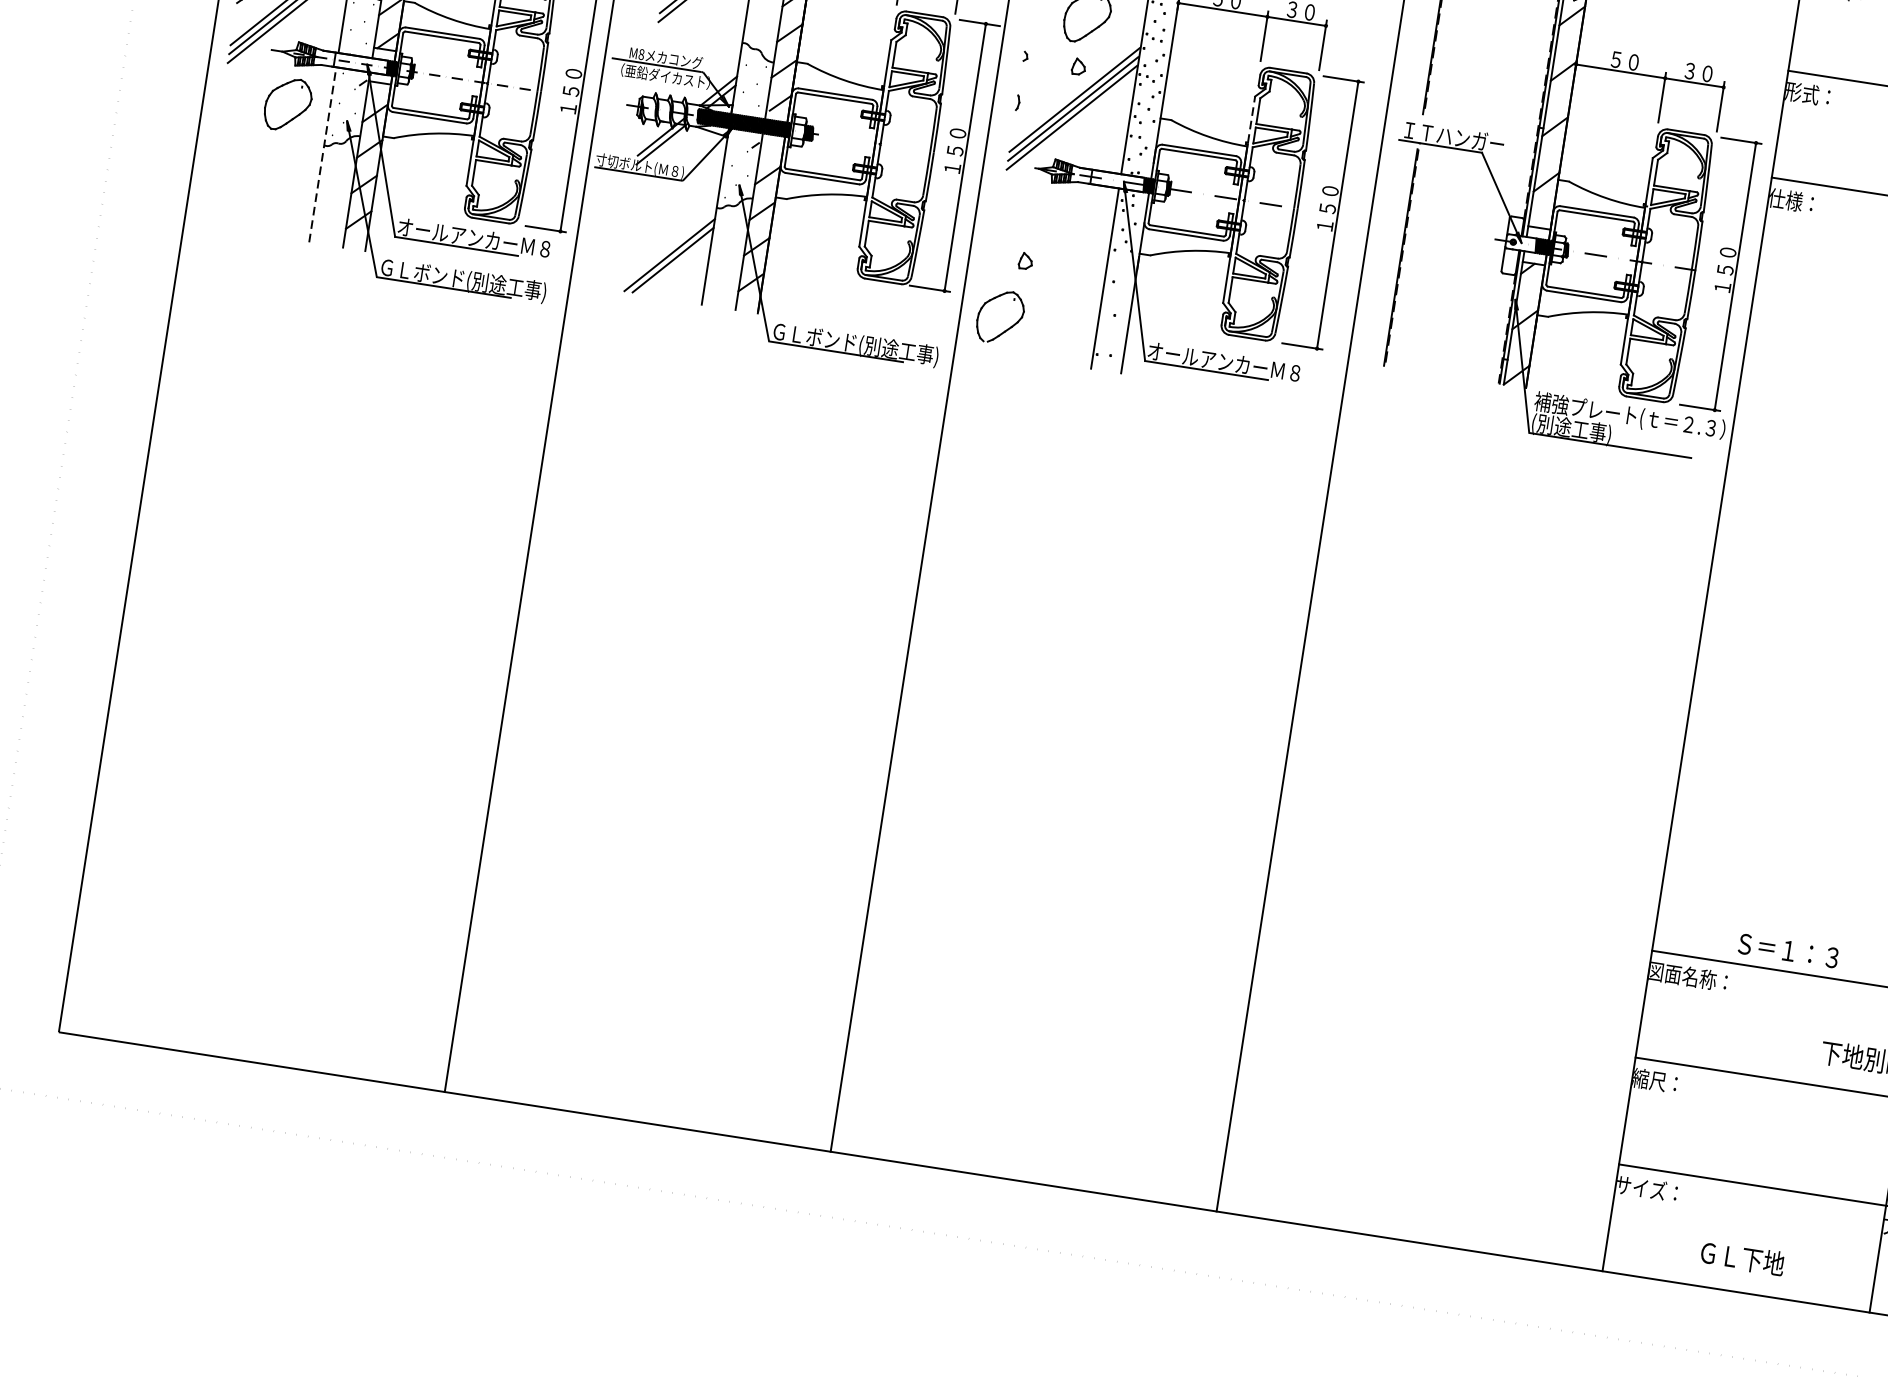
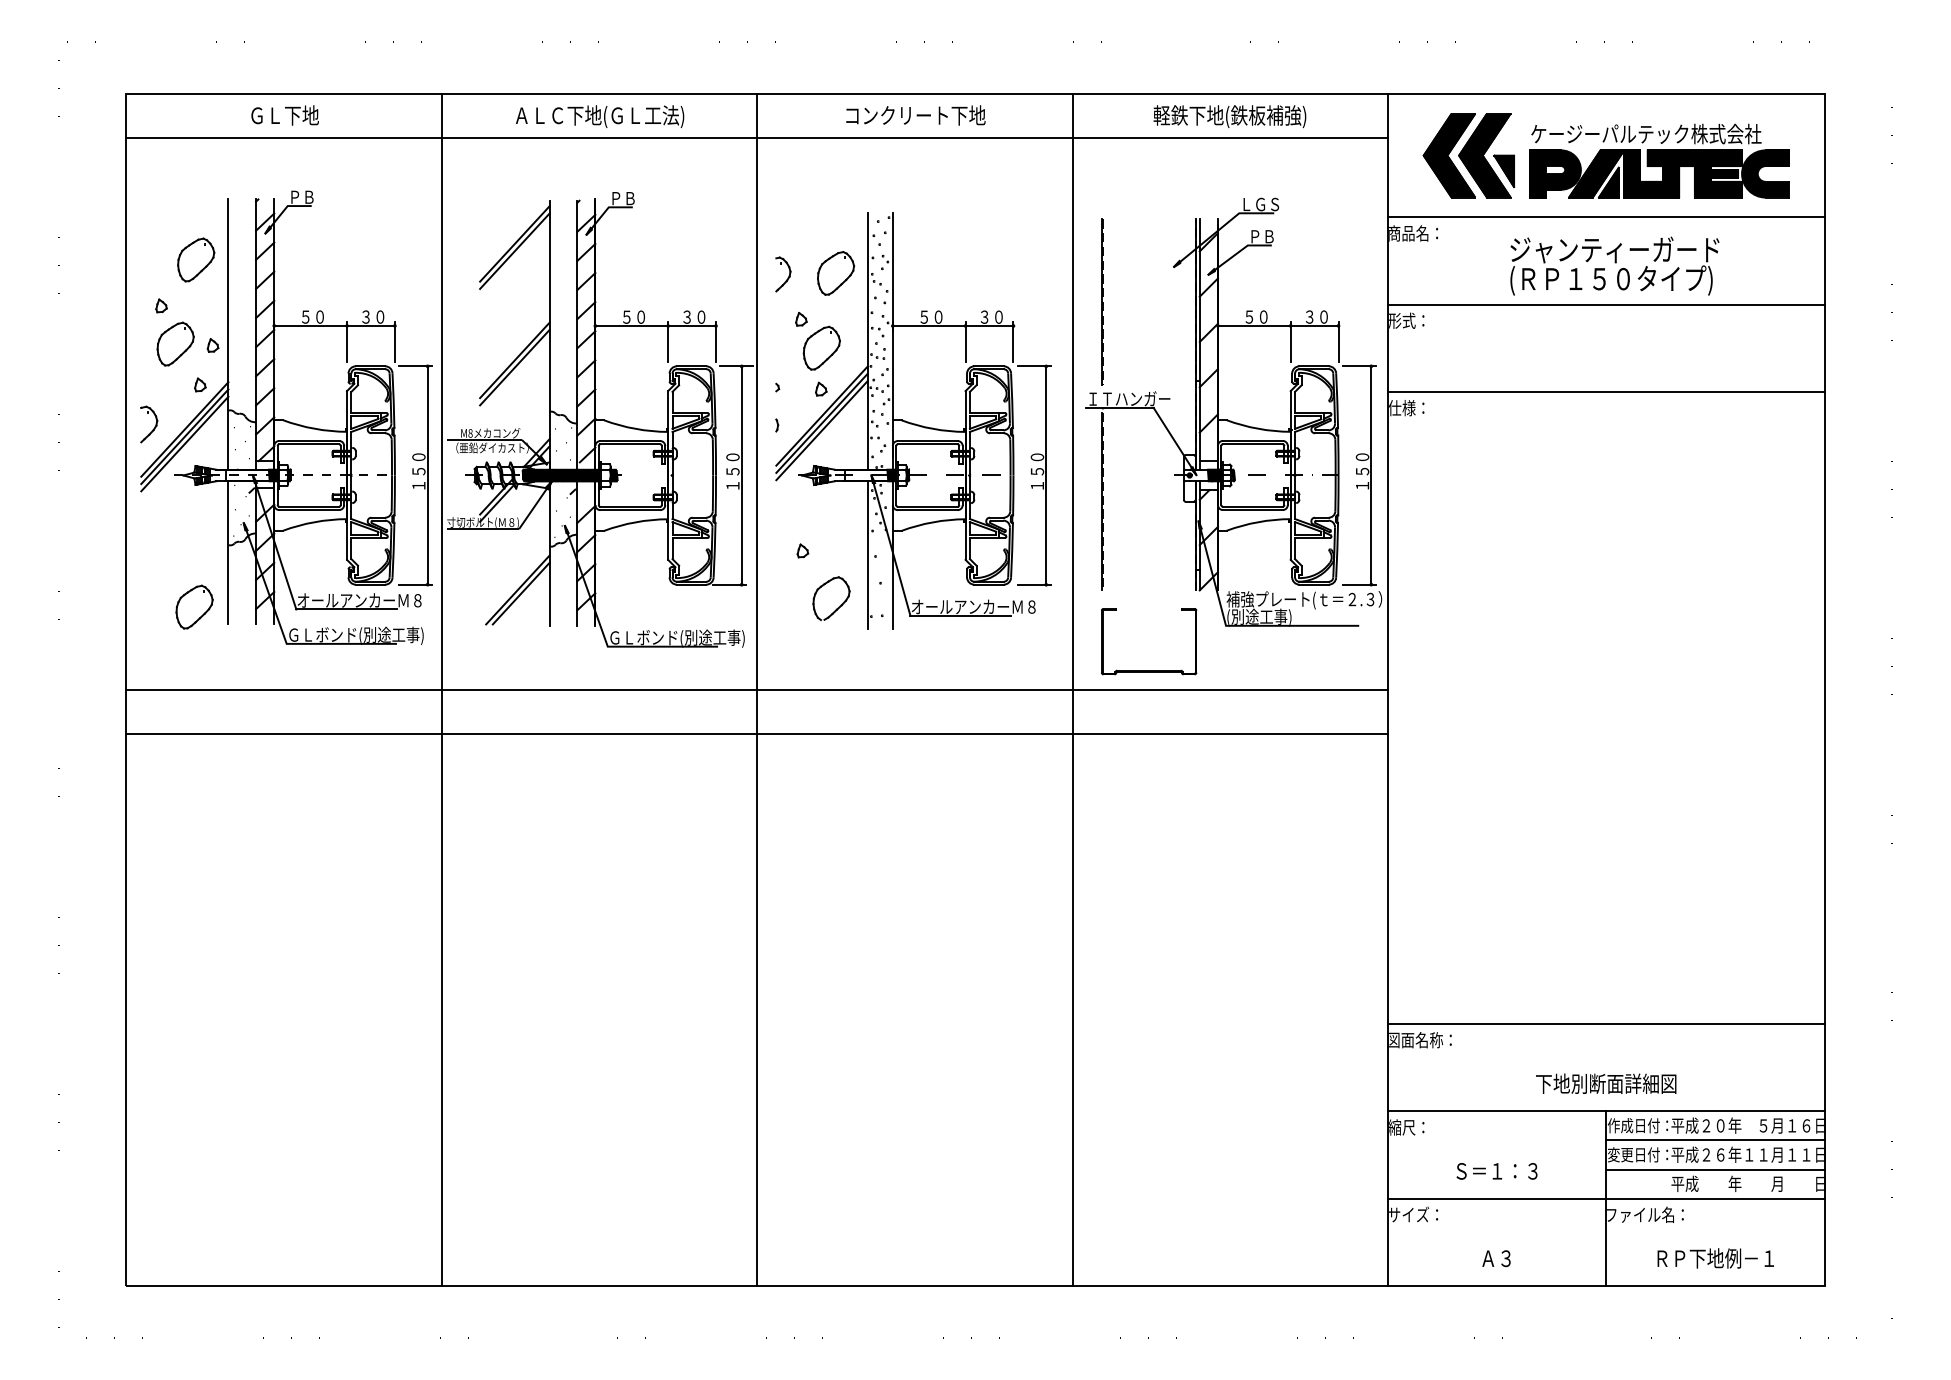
part: (288, 103) -> (194, 606), moved
line: (1251, 120) -> (965, 410), dashed -> solid
line: (322, 154) -> (228, 552), dashed -> solid
part: (1007, 327) -> (838, 606), moved
line: (943, 423) -> (757, 690), added
part: (1427, 473) -> (1149, 670), added
line: (935, 475) -> (757, 733), added
text: (1787, 951) -> (1496, 1171), moved
text: (1742, 1258) -> (1498, 1258), ＧＬ下地 -> Ａ３

